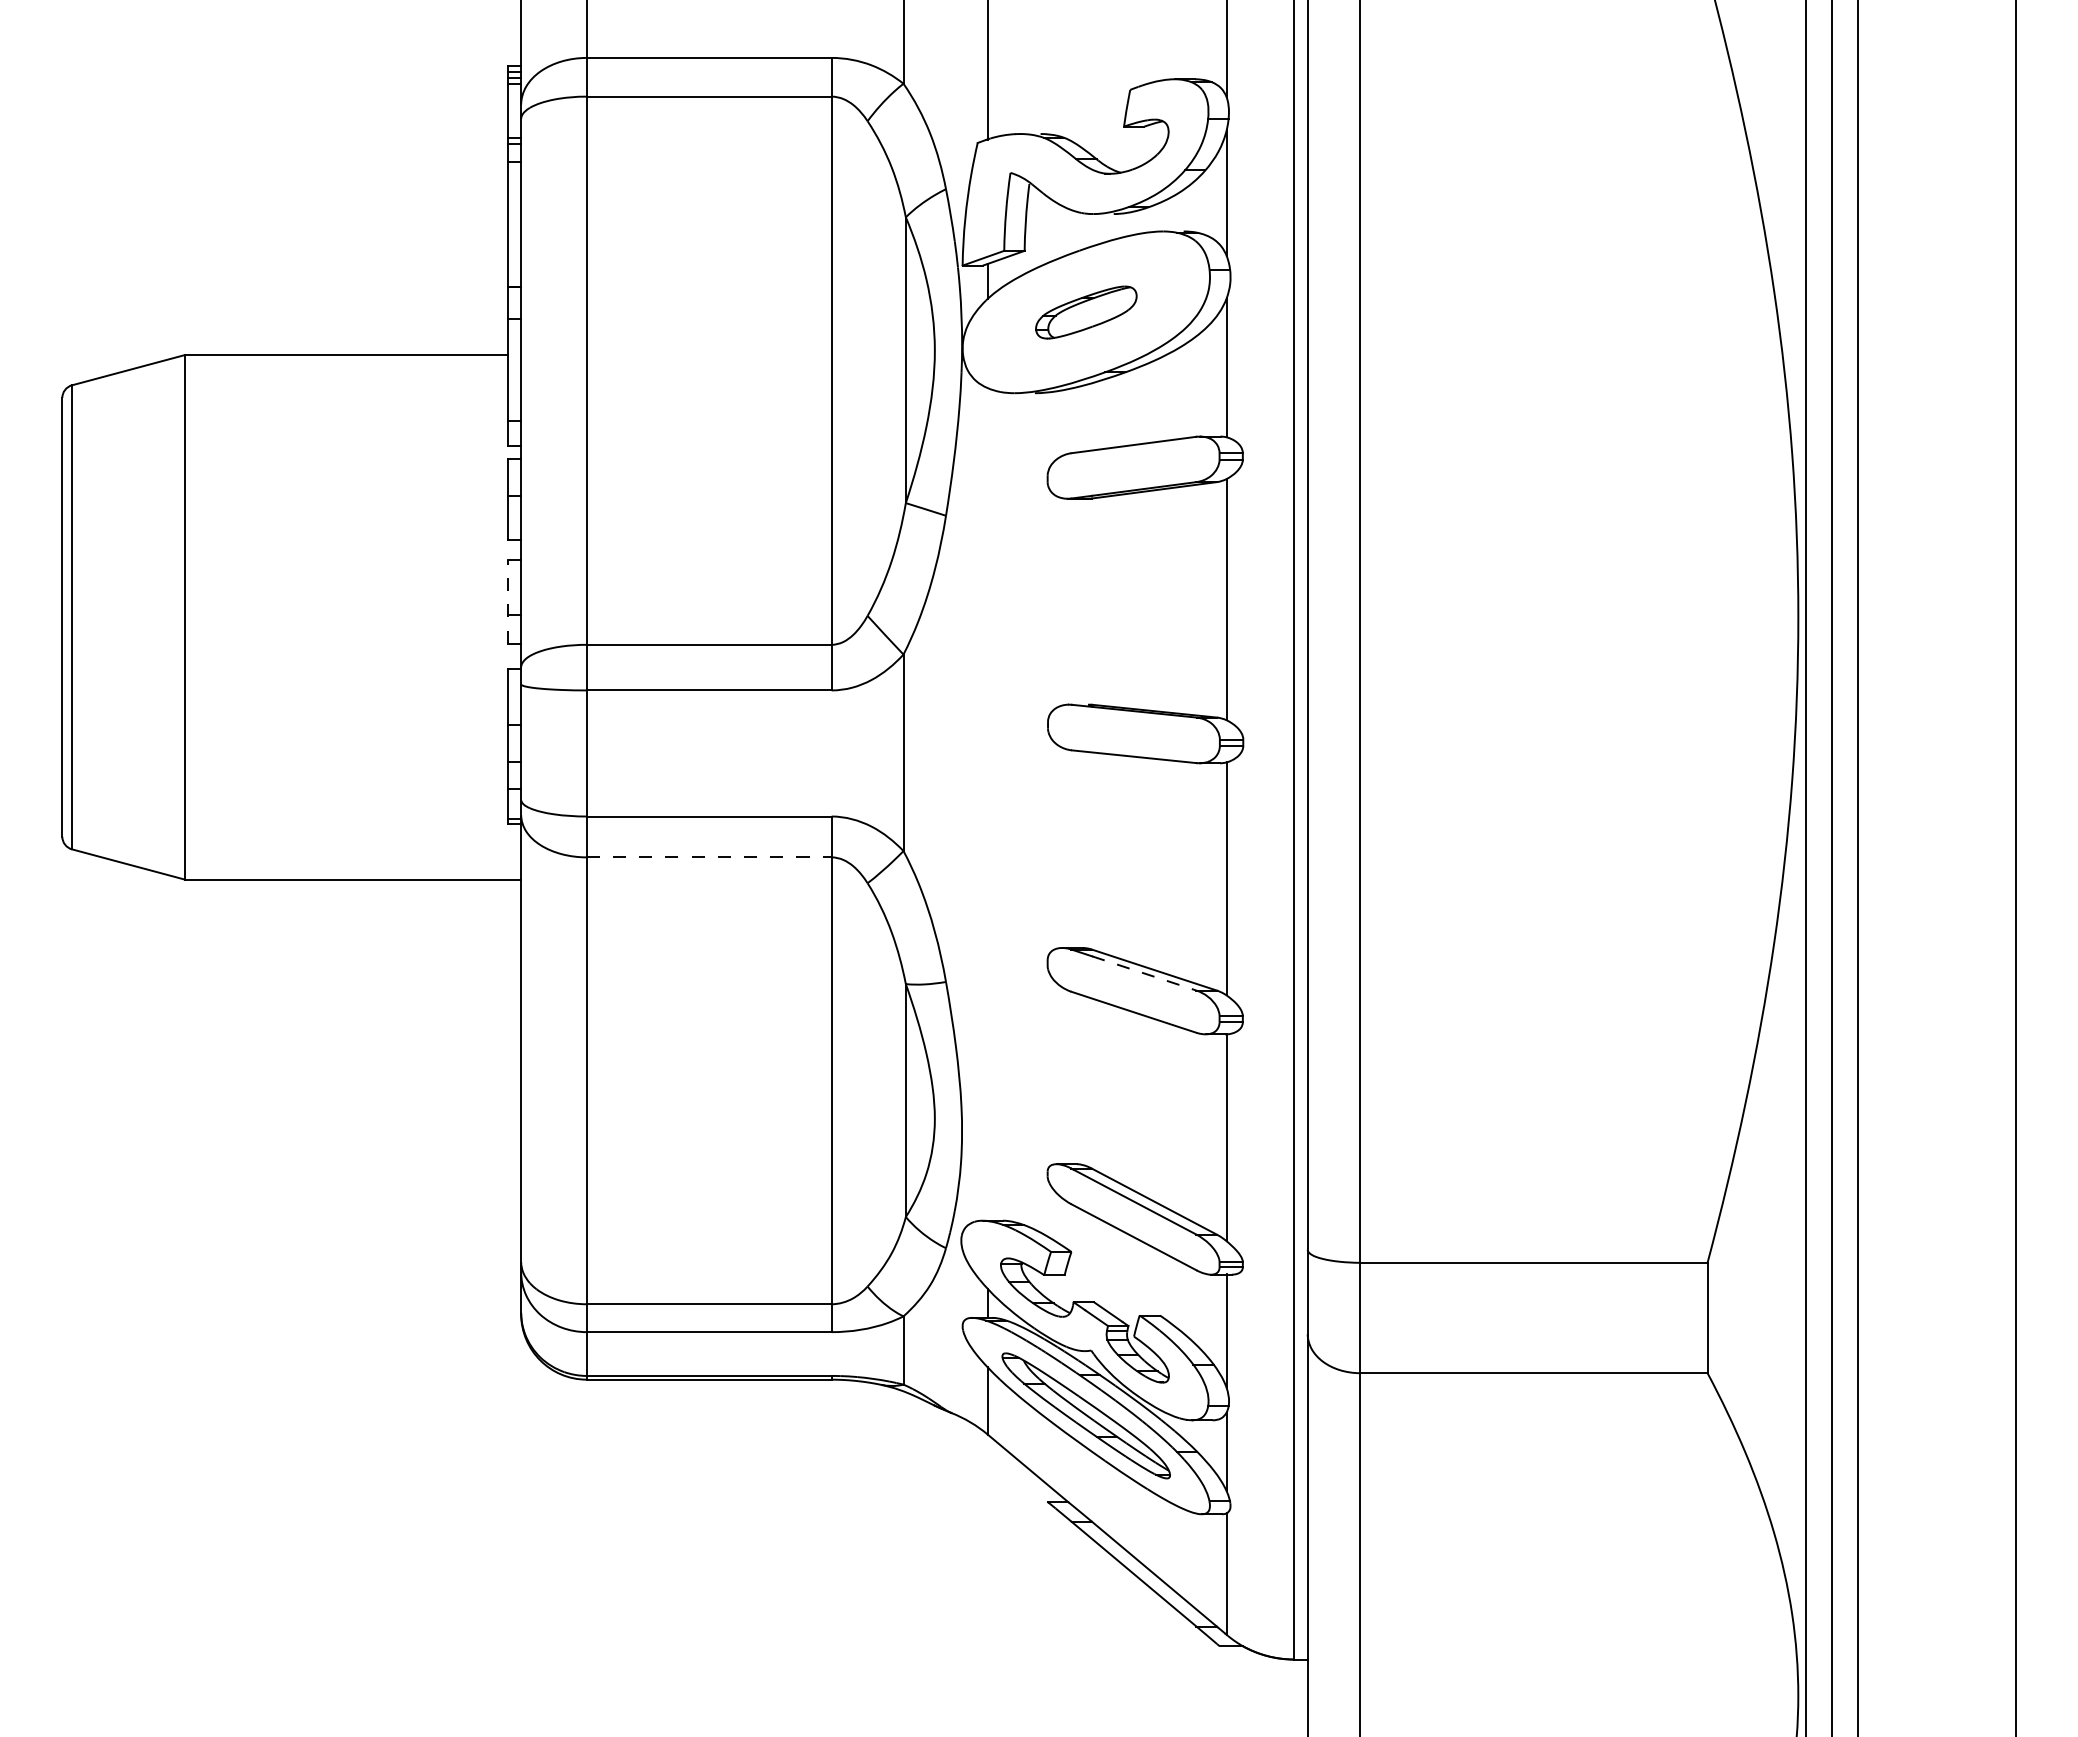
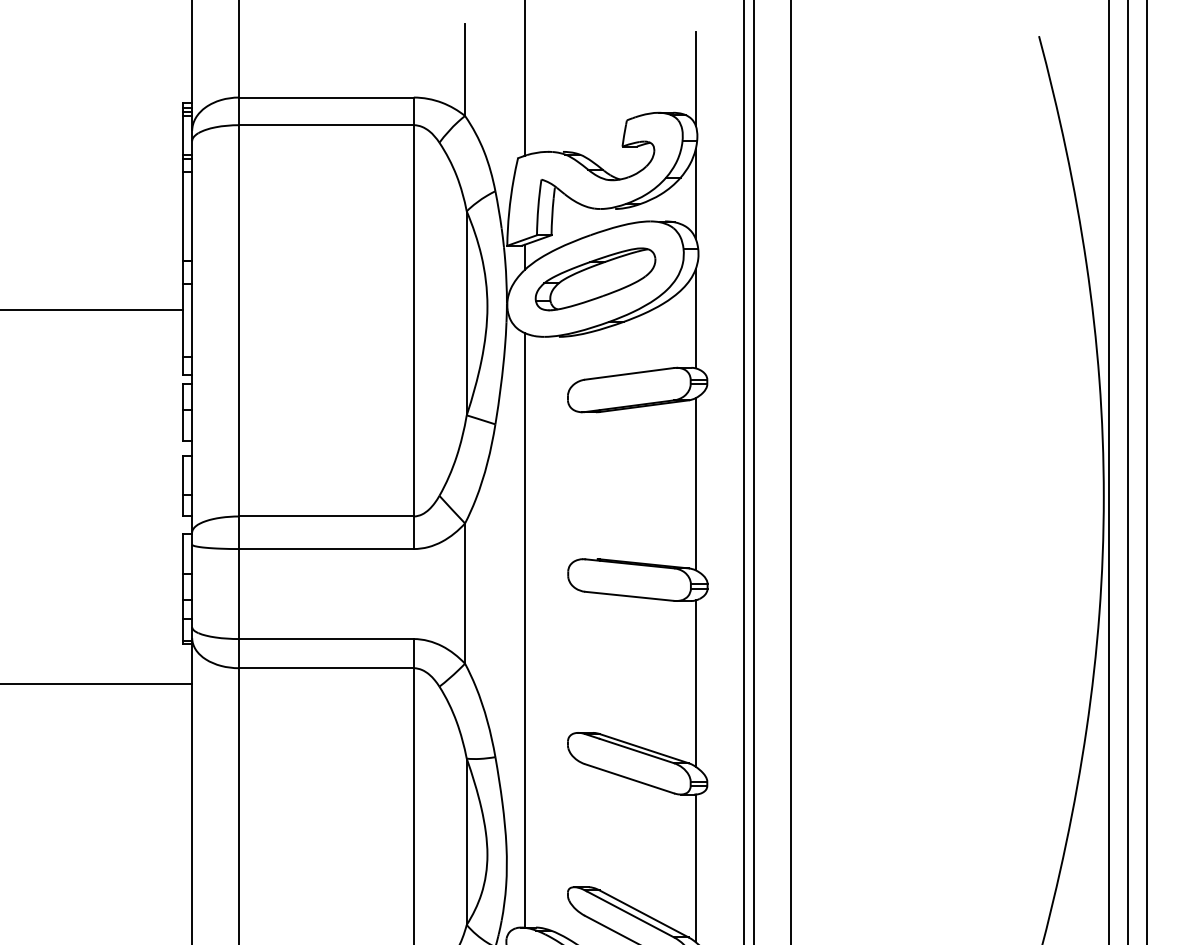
part: (1086, 312) -> (595, 279), size x1.67
line: (508, 601) -> (183, 485), dashed -> solid
line: (987, 804) -> (525, 630), added
line: (709, 857) -> (326, 668), dashed -> solid
line: (1144, 973) -> (637, 751), dashed -> solid

